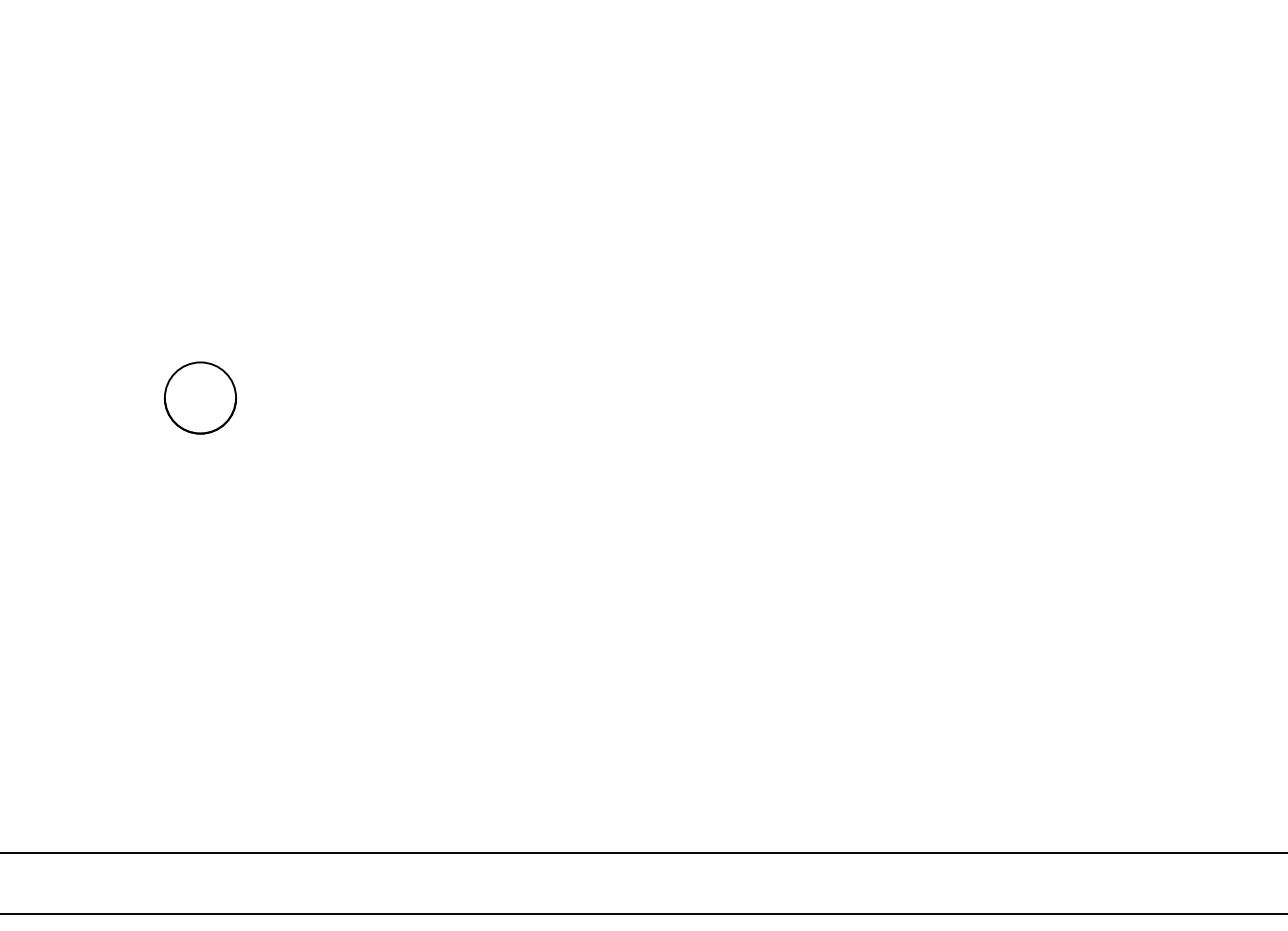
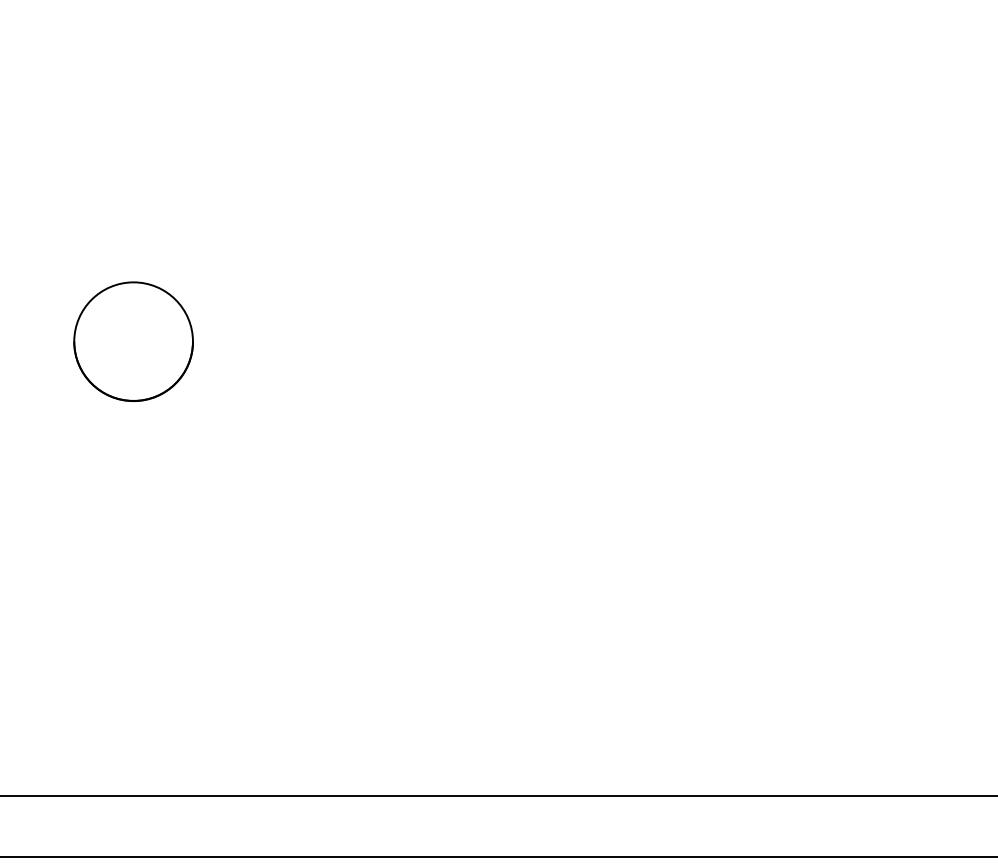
part: (200, 397) -> (133, 341), size x1.67

